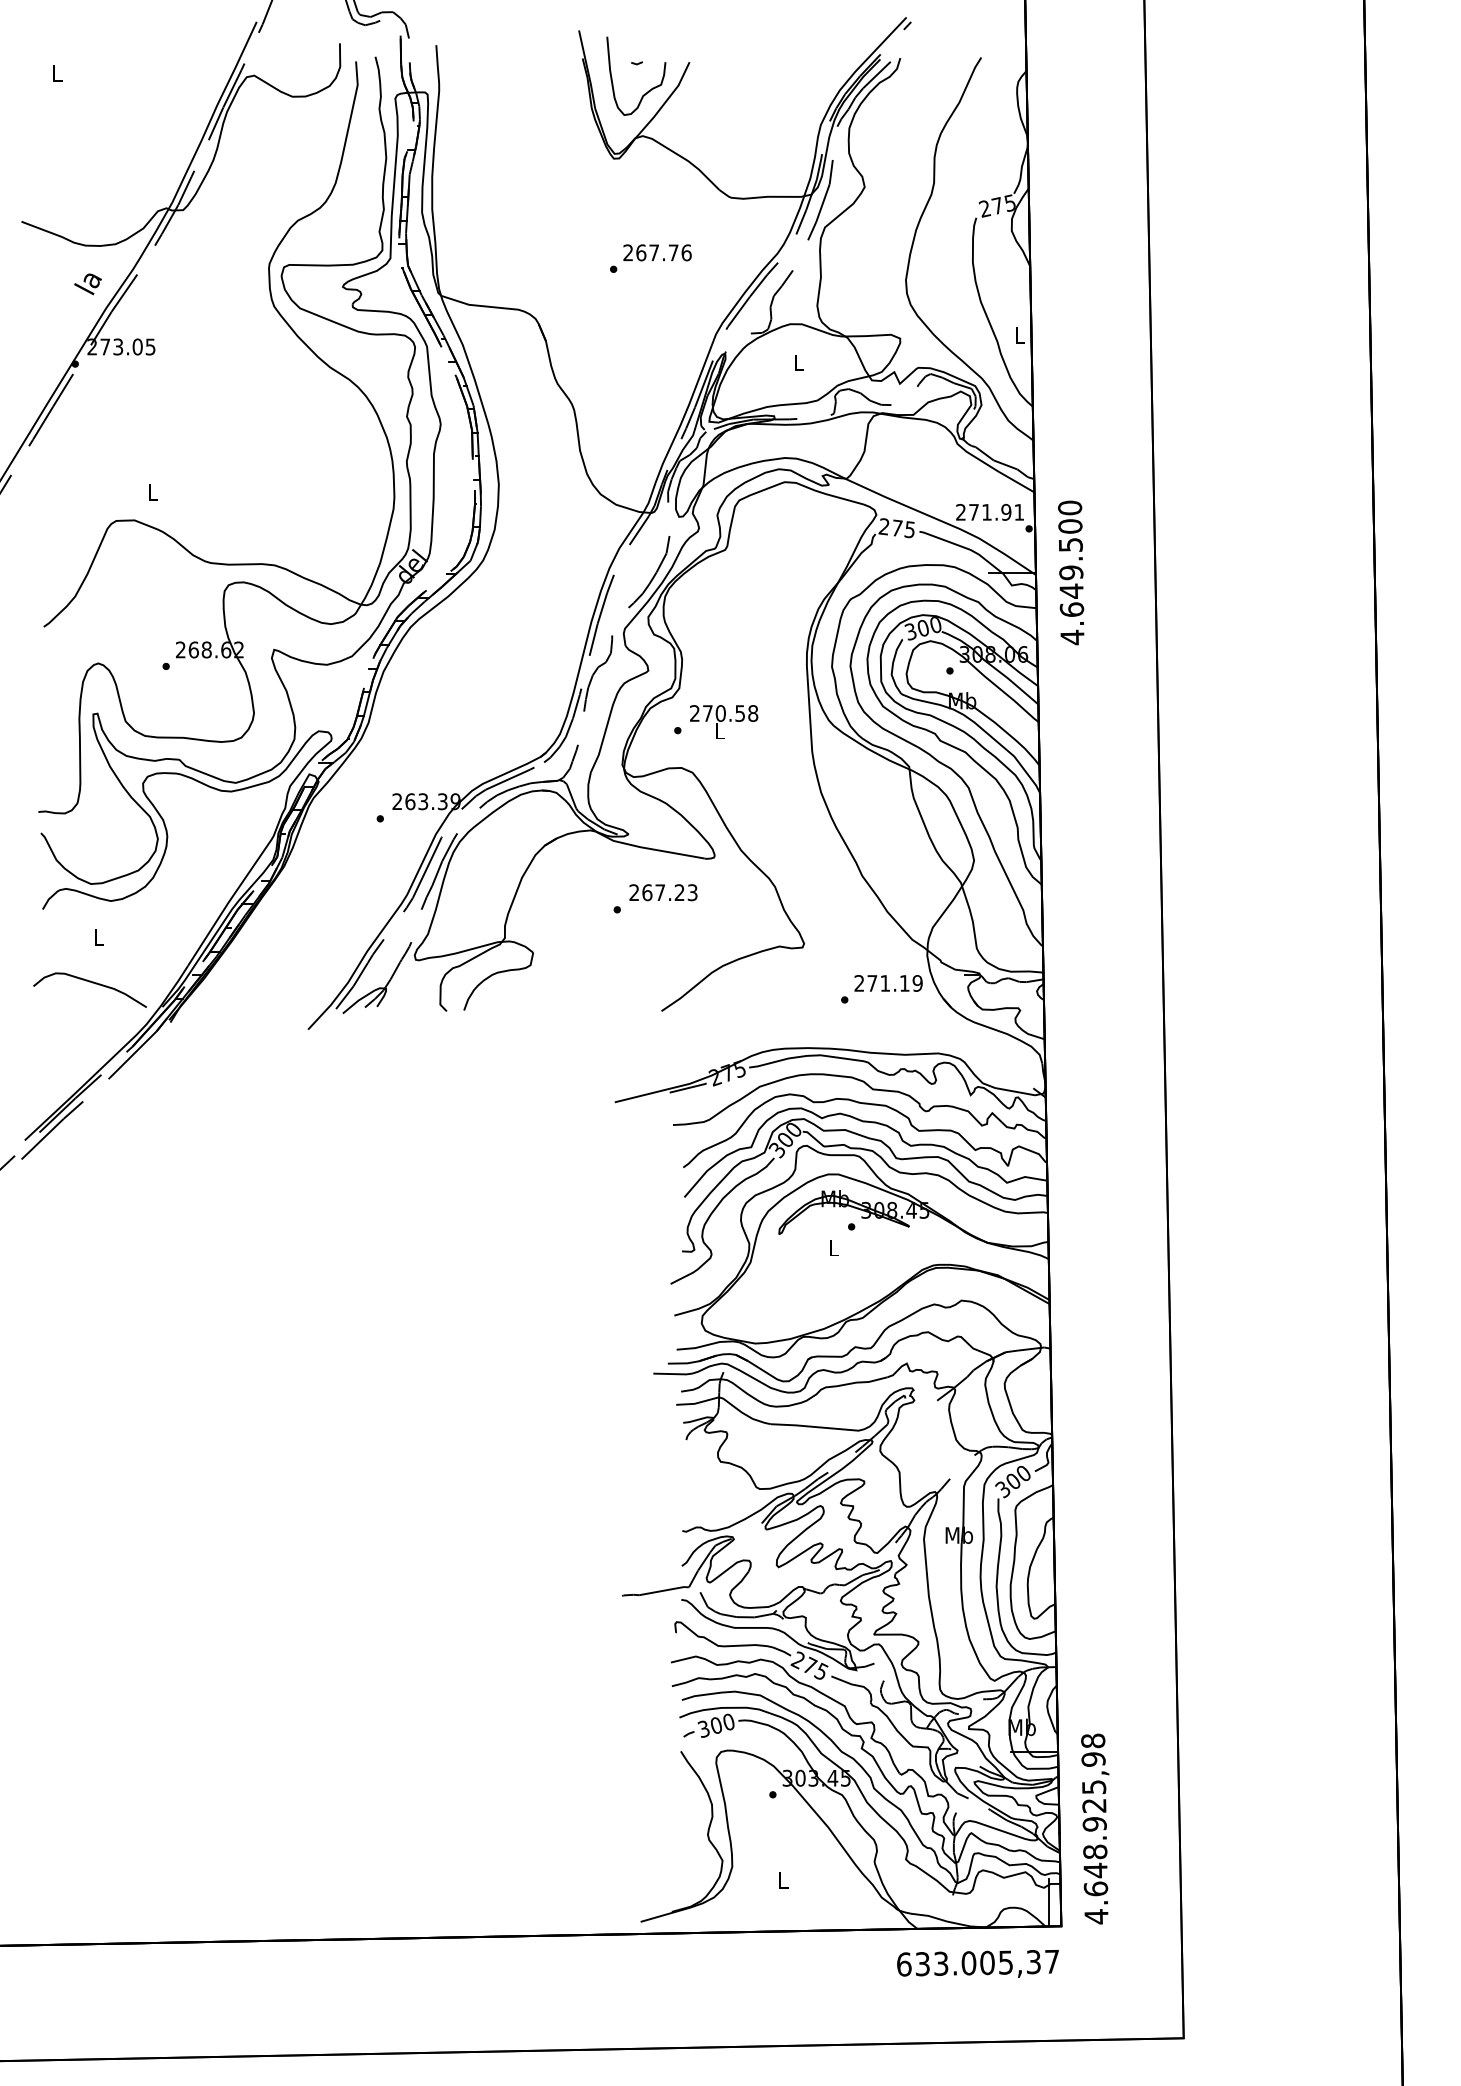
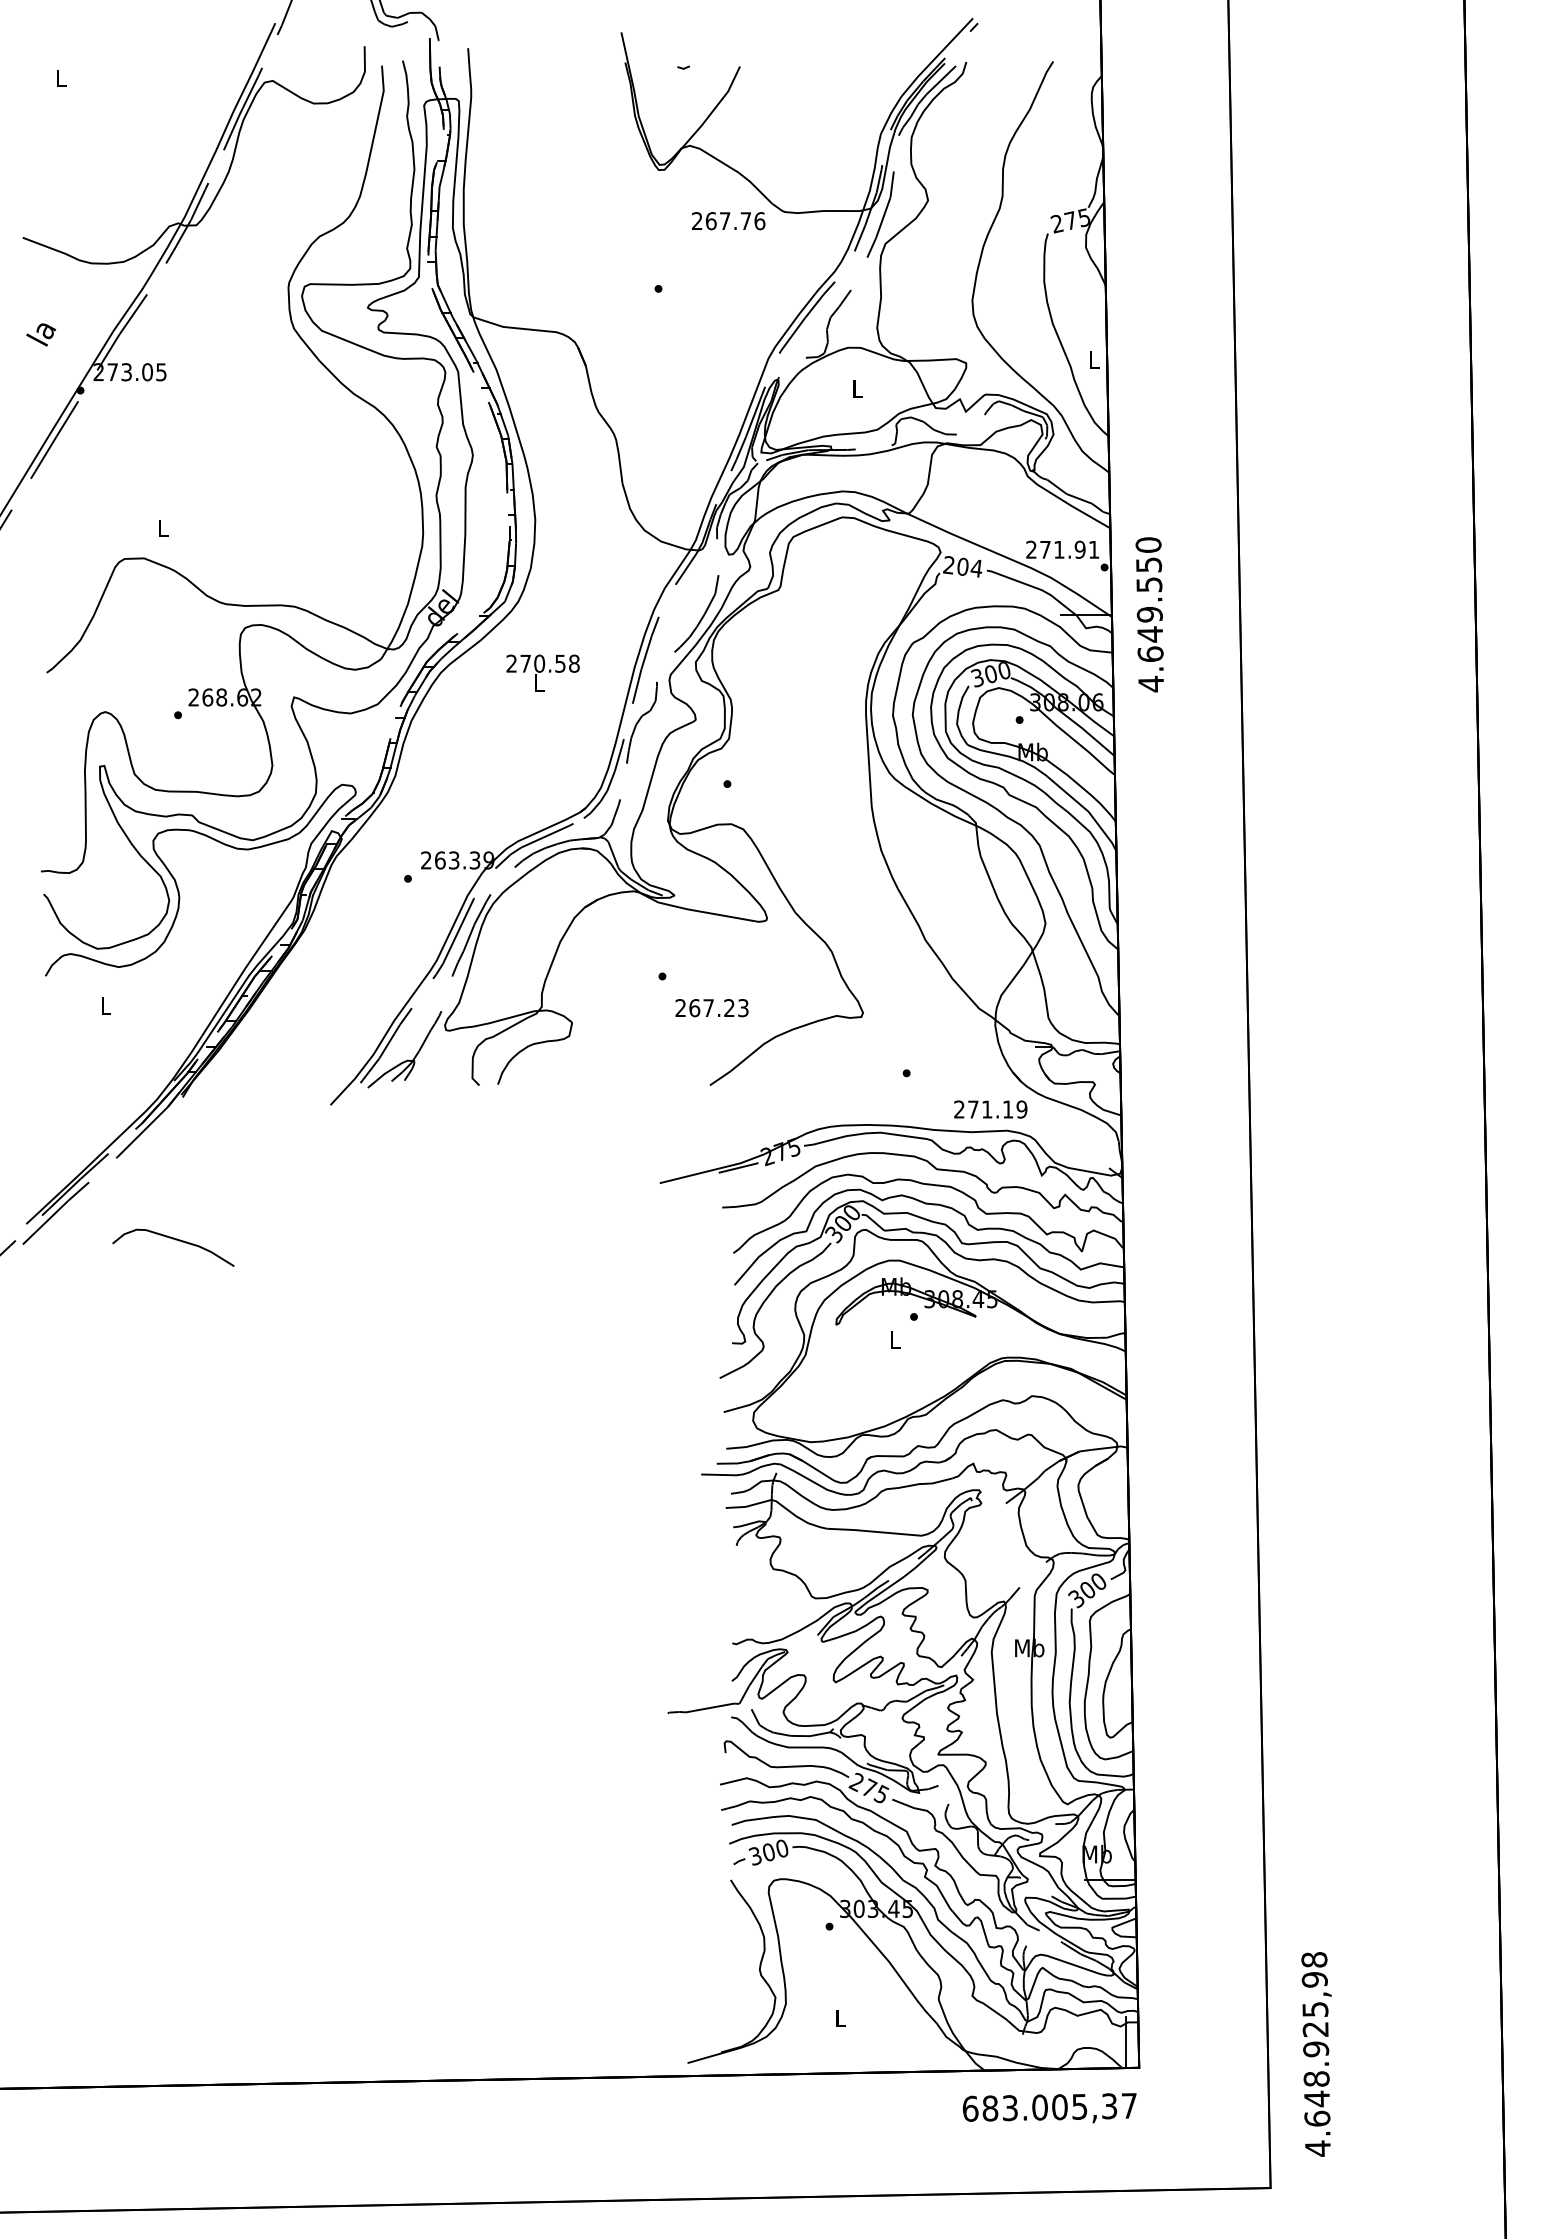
curve: (649, 90) -> (696, 96), removed
text: (657, 253) -> (728, 221), moved
text: (88, 283) -> (41, 334), moved
text: (1070, 526) -> (1149, 564), 4.649.500 -> 4.649.550
text: (903, 528) -> (969, 567), 275 -> 204
text: (723, 721) -> (542, 672), moved
text: (662, 893) -> (711, 1008), moved
curve: (92, 983) -> (175, 1240), moved
text: (888, 983) -> (990, 1109), moved
text: (1095, 1829) -> (1316, 2054), moved
text: (922, 1964) -> (990, 2108), 633.005,37 -> 683.005,37

